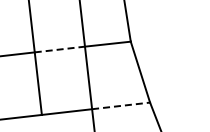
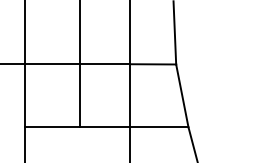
line: (60, 49) -> (105, 64), dashed -> solid
line: (121, 106) -> (159, 127), dashed -> solid

